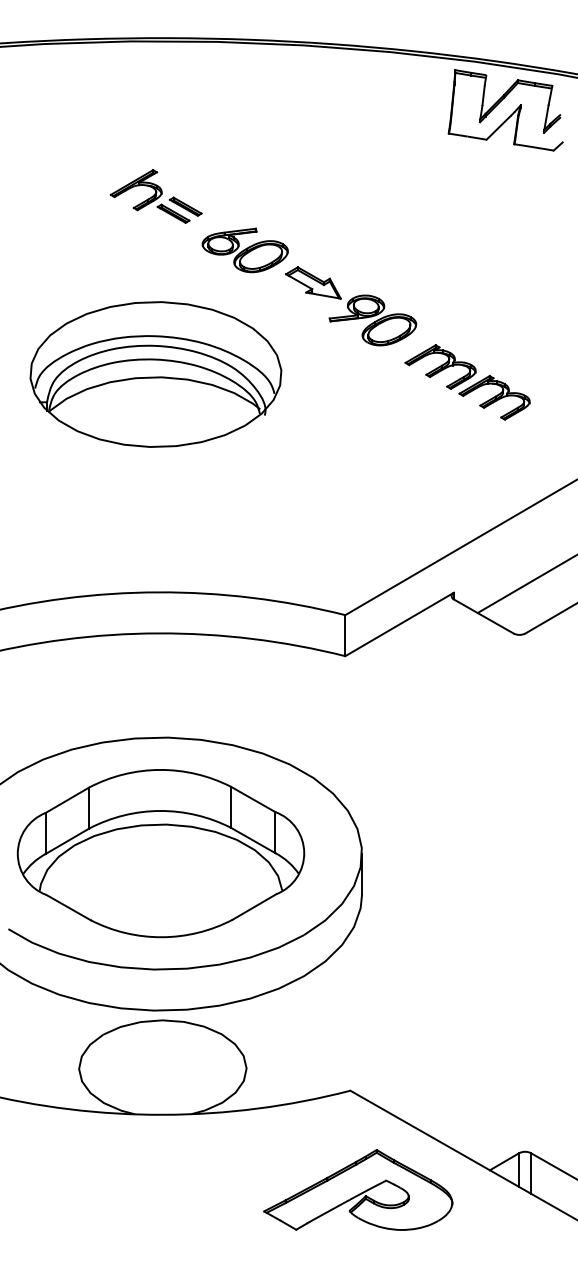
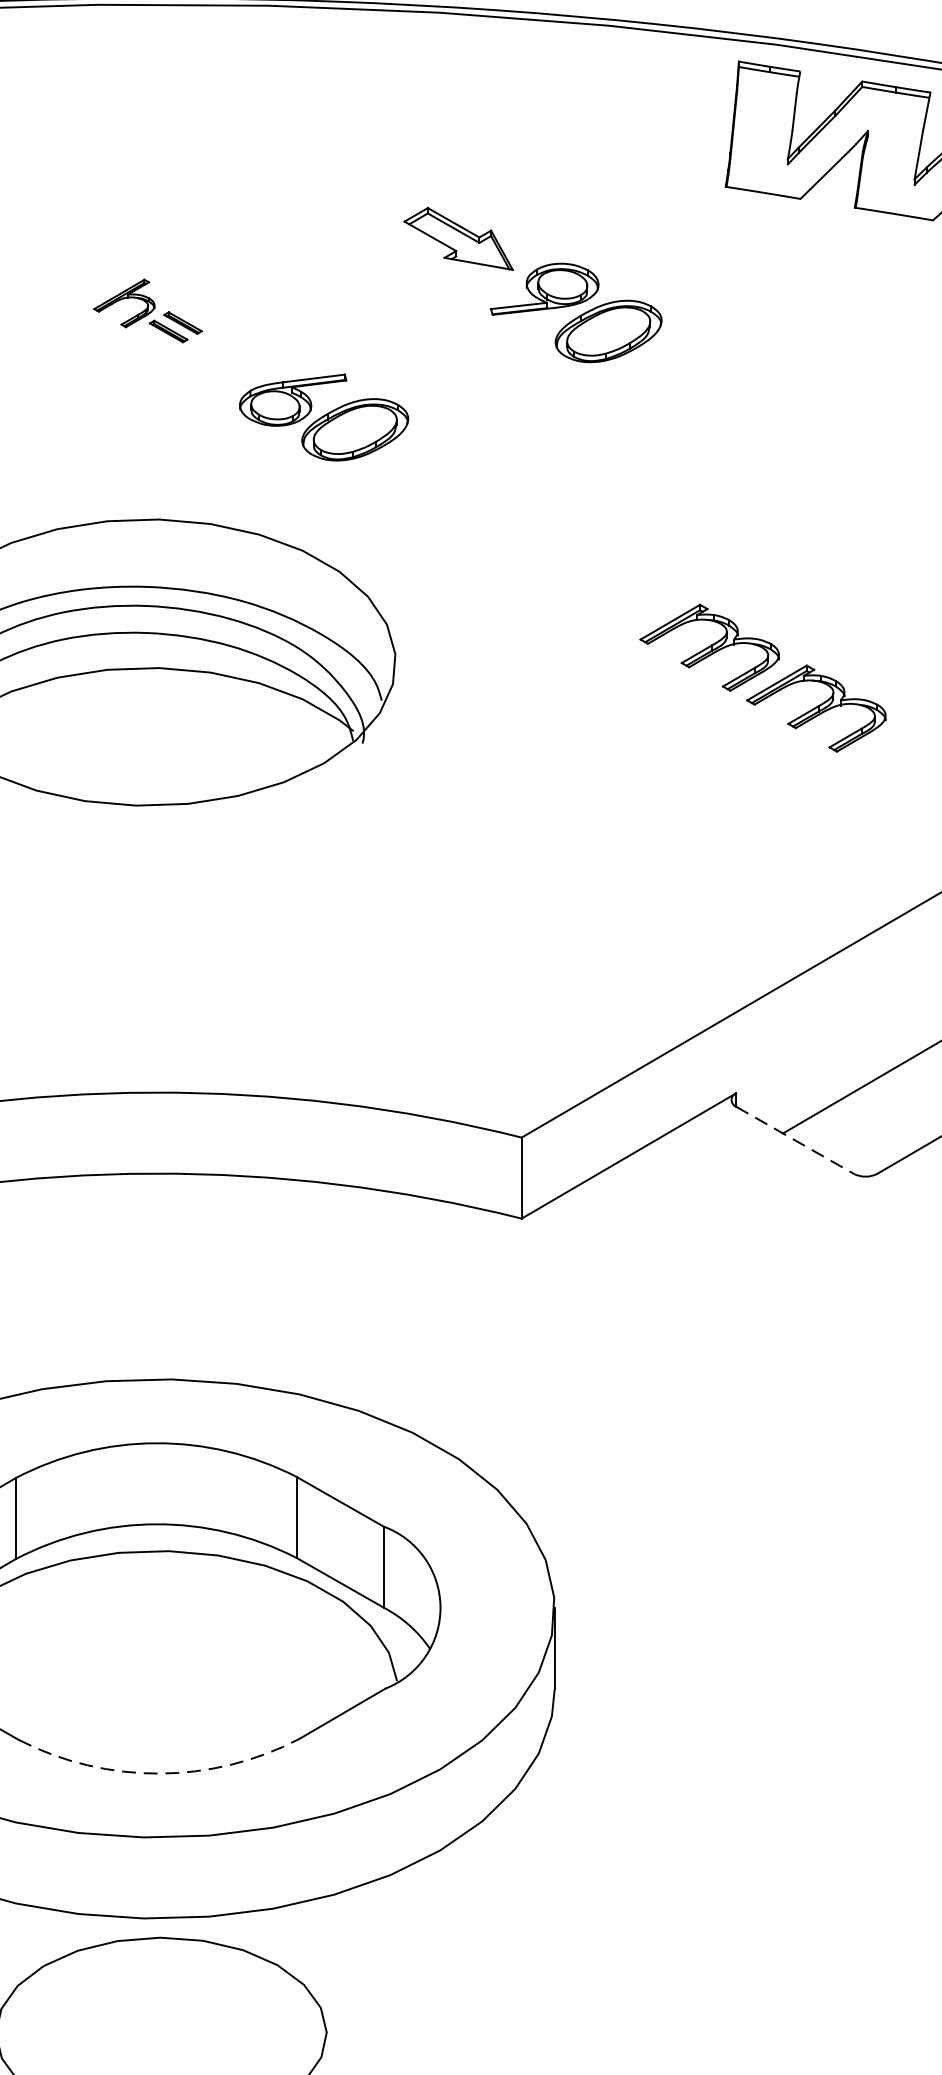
part: (155, 196) -> (146, 311), size x0.6
part: (351, 306) -> (533, 285), moved
line: (484, 616) -> (796, 1140), solid -> dashed
arc: (161, 937) -> (158, 1774), solid -> dashed

